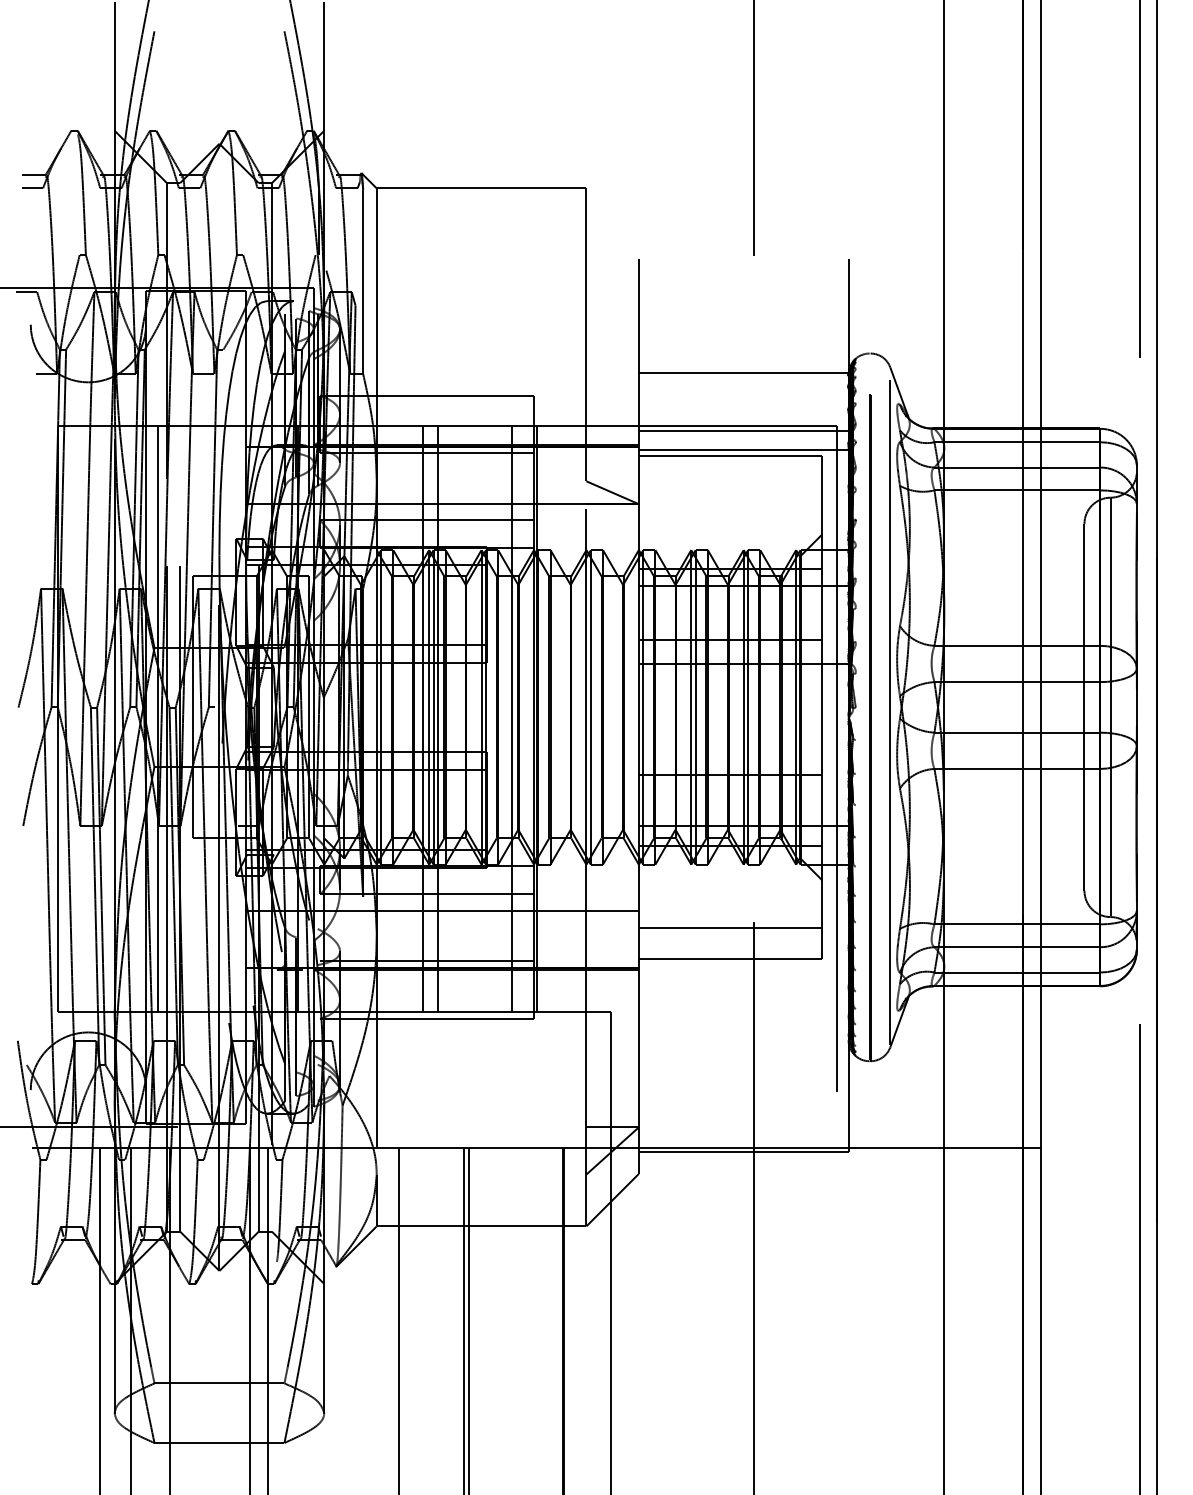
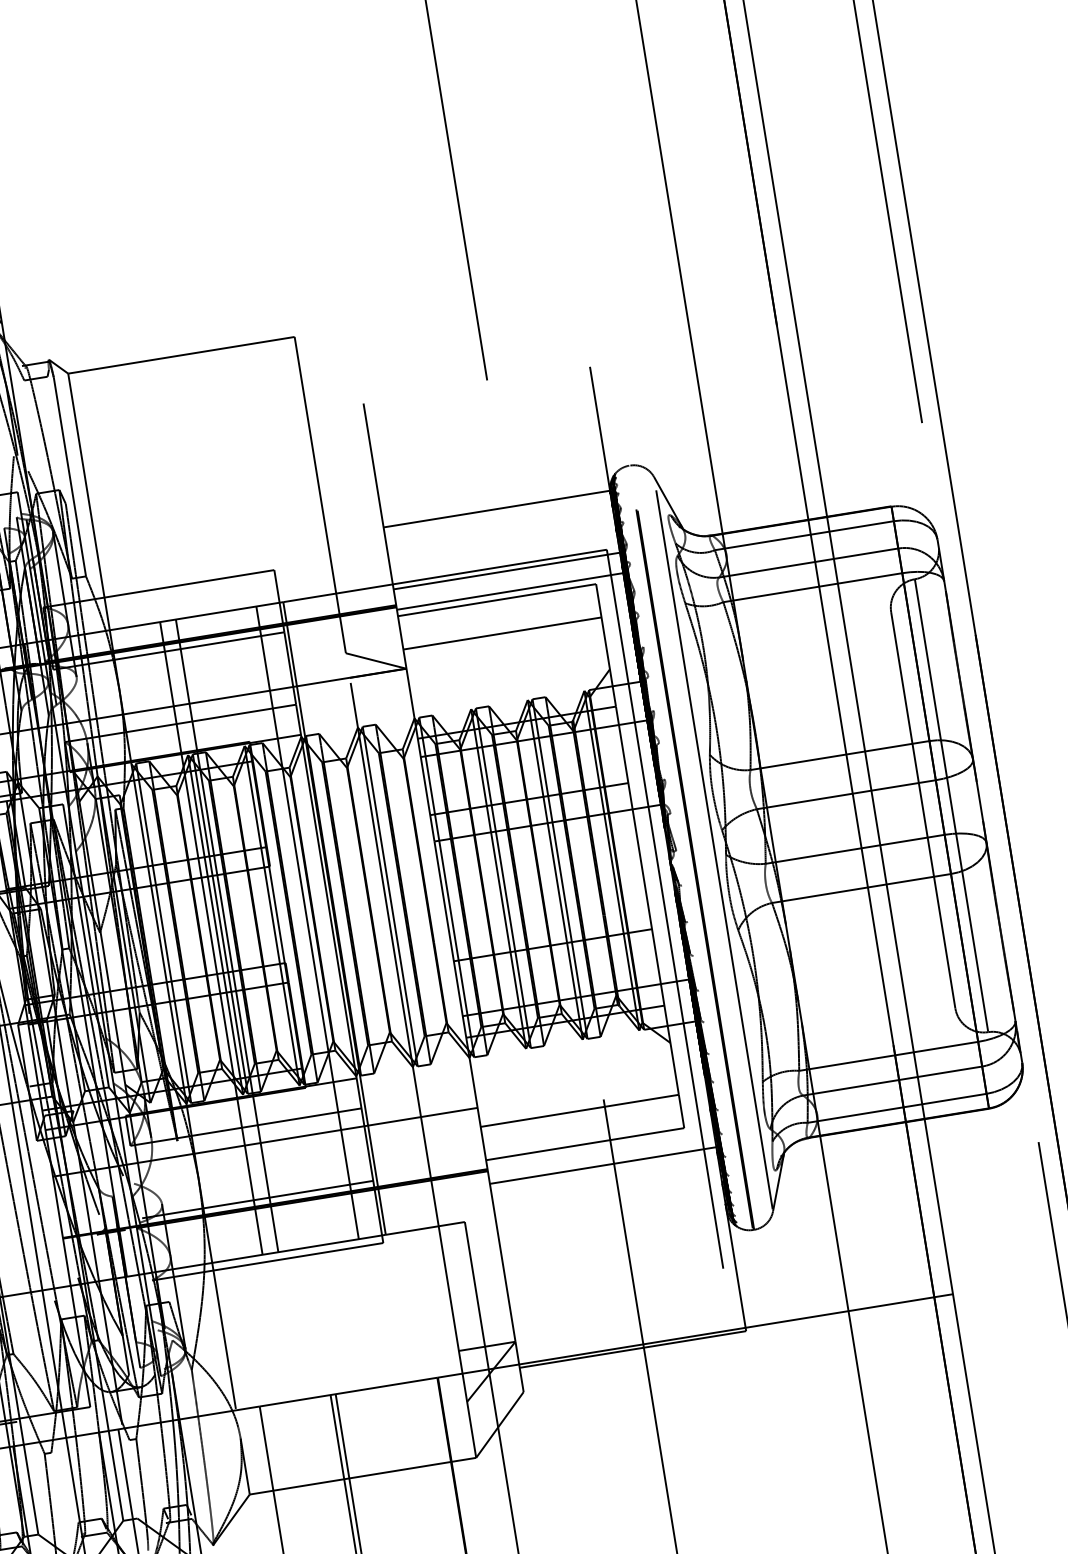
line: (730, 486) -> (502, 633), added
line: (743, 981) -> (603, 1165), added

